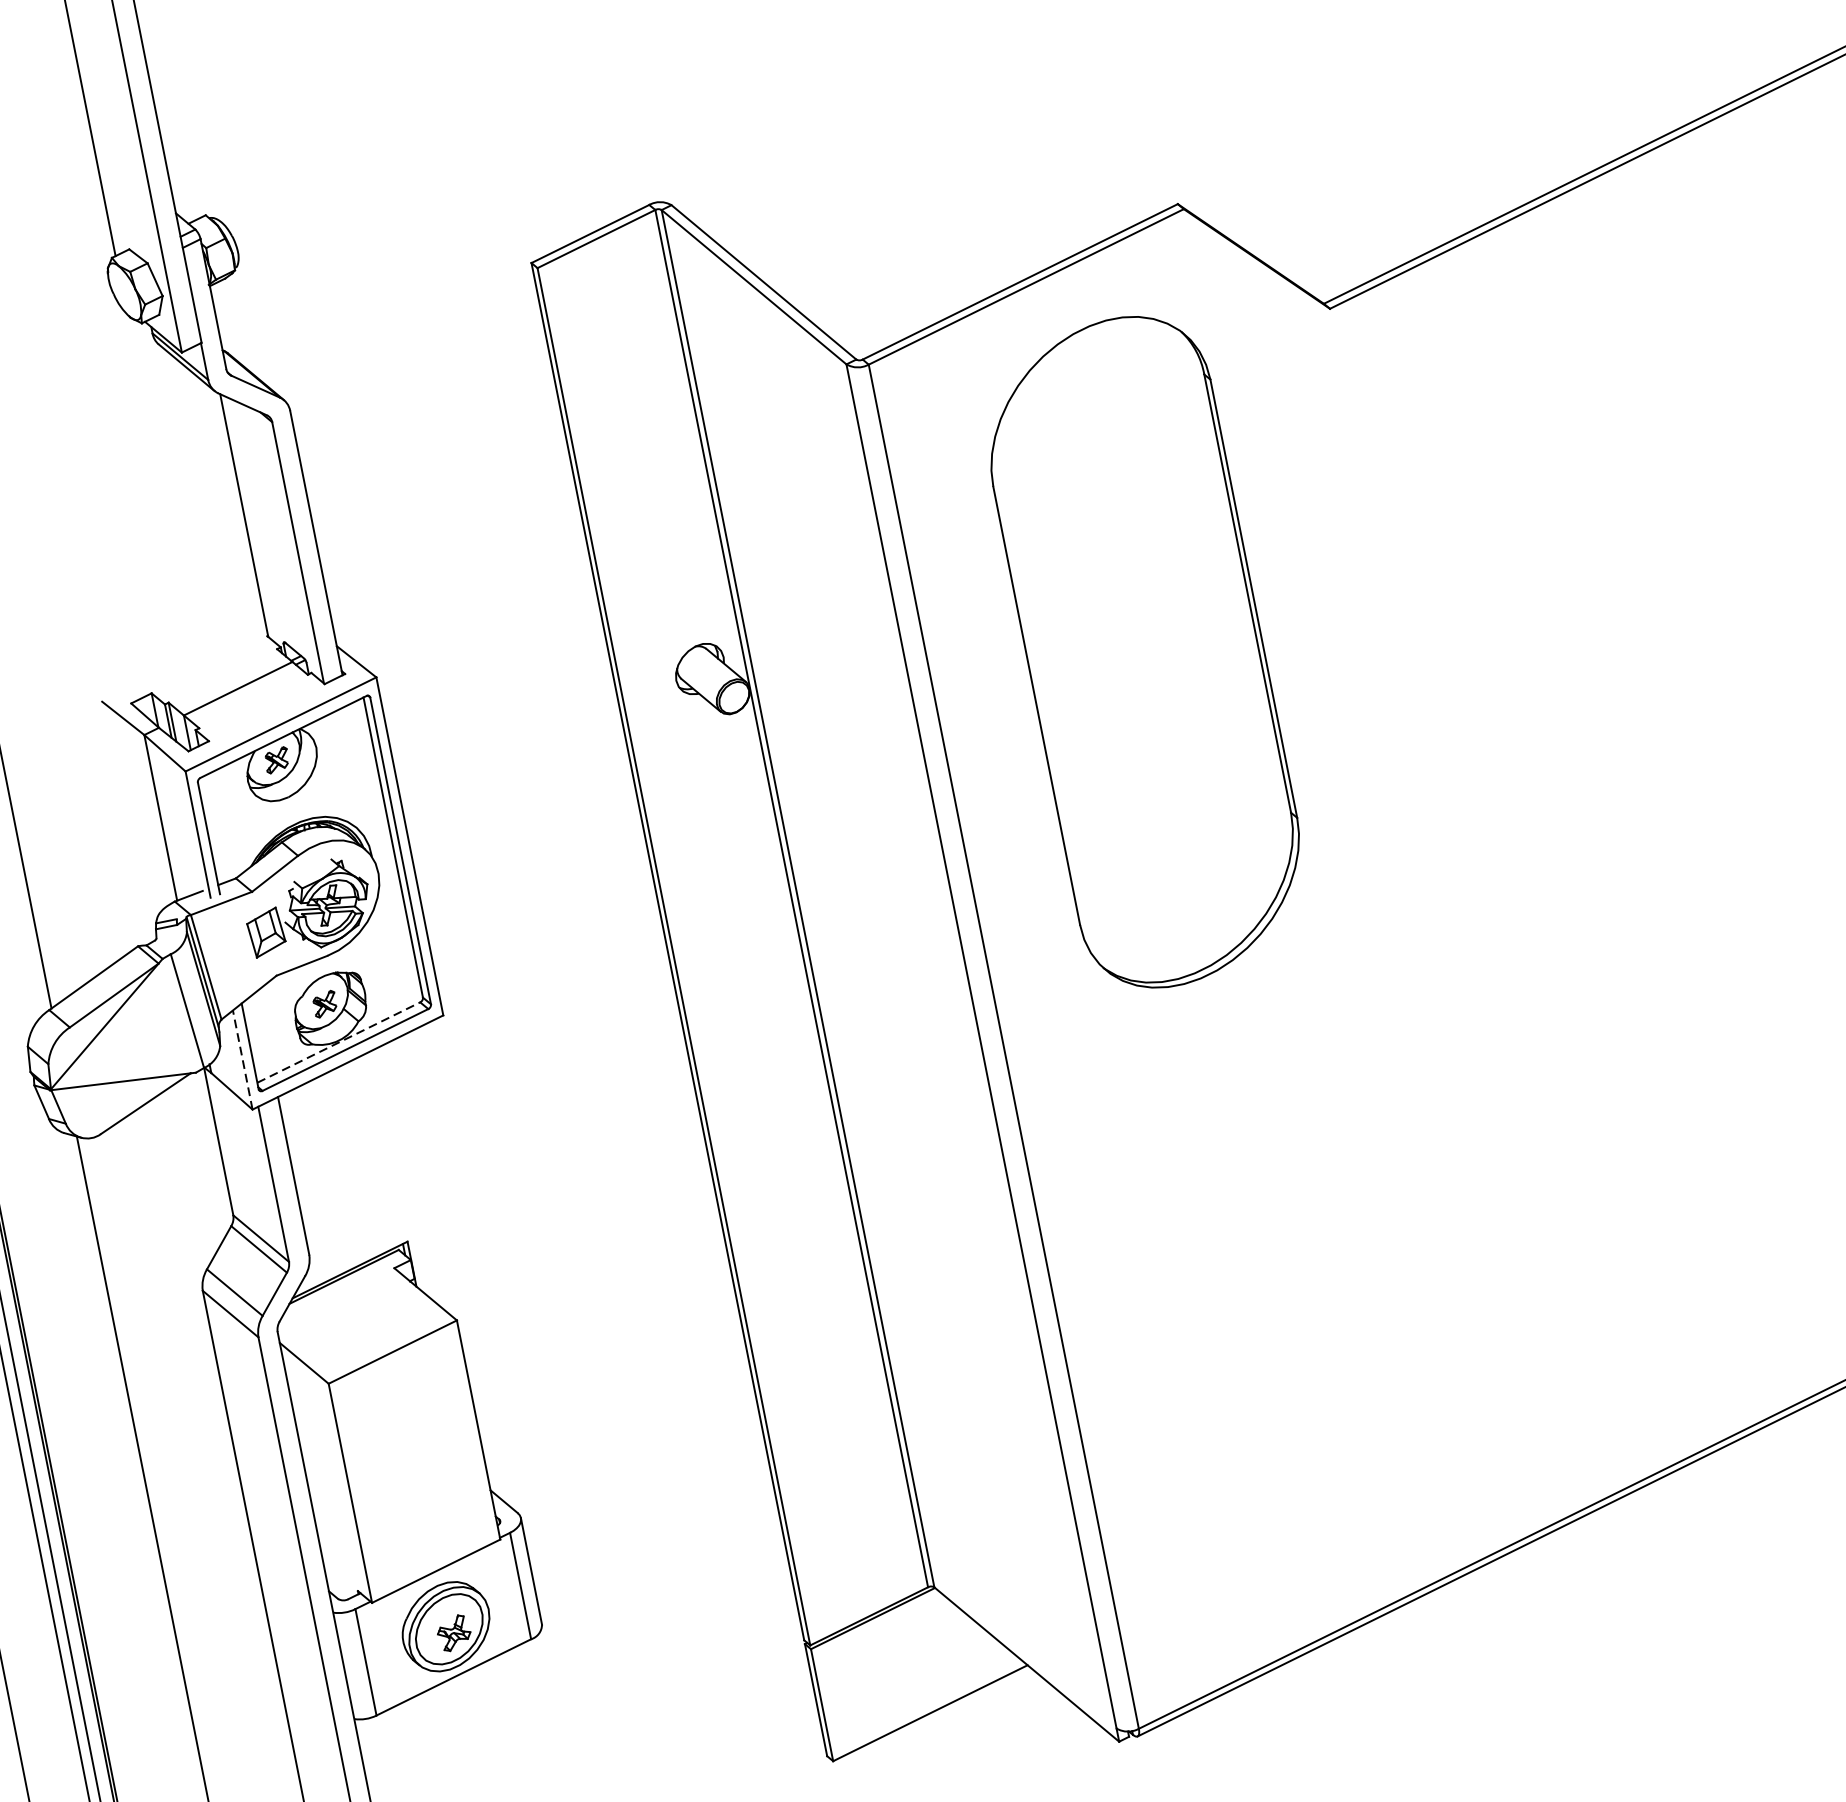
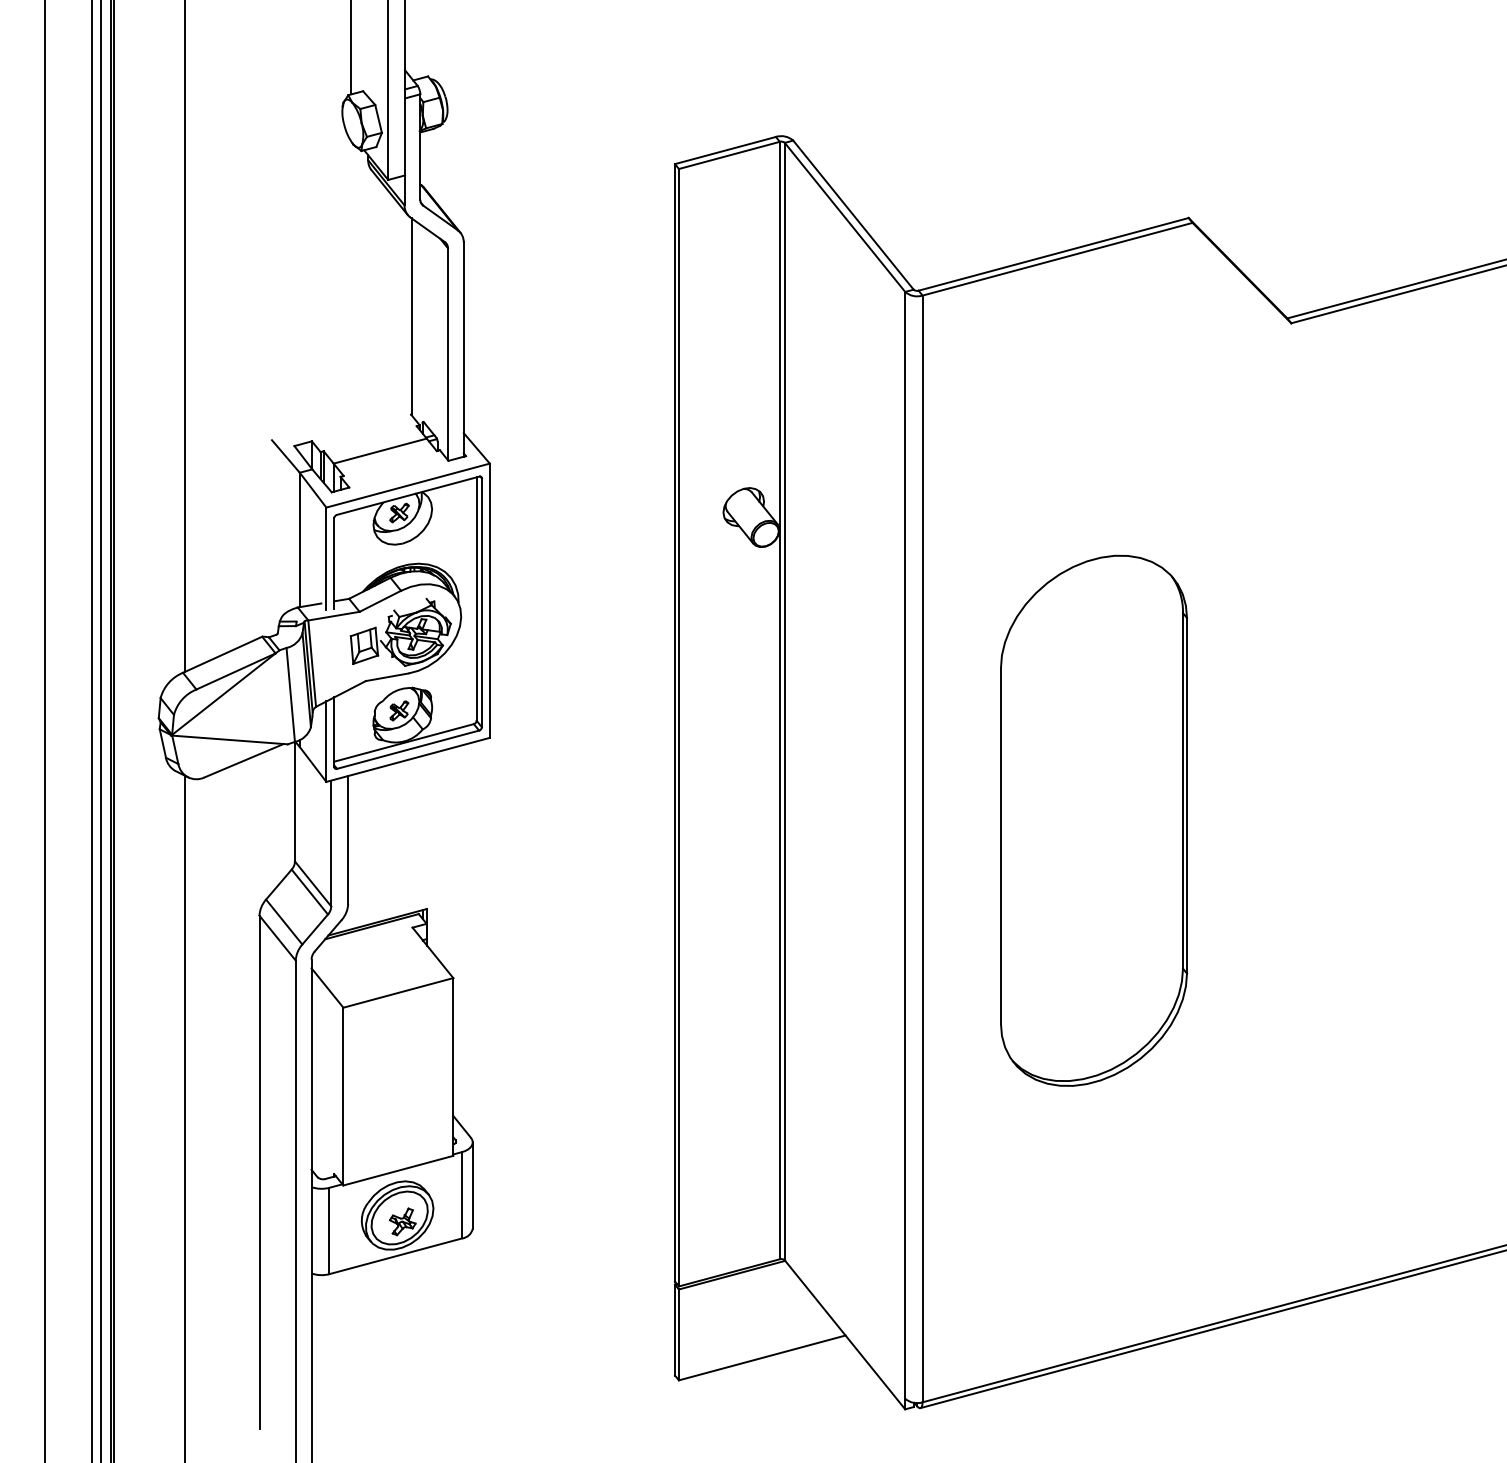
part: (1145, 651) -> (1094, 820), moved
line: (339, 1041) -> (404, 742), dashed -> solid
line: (242, 1059) -> (326, 741), dashed -> solid

